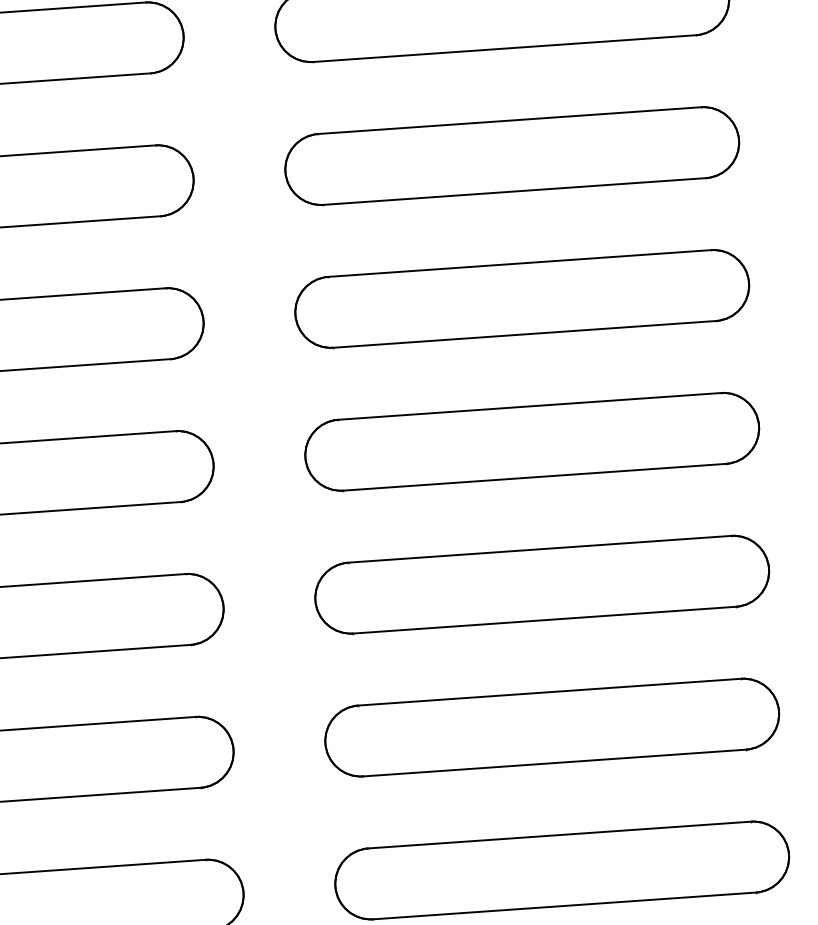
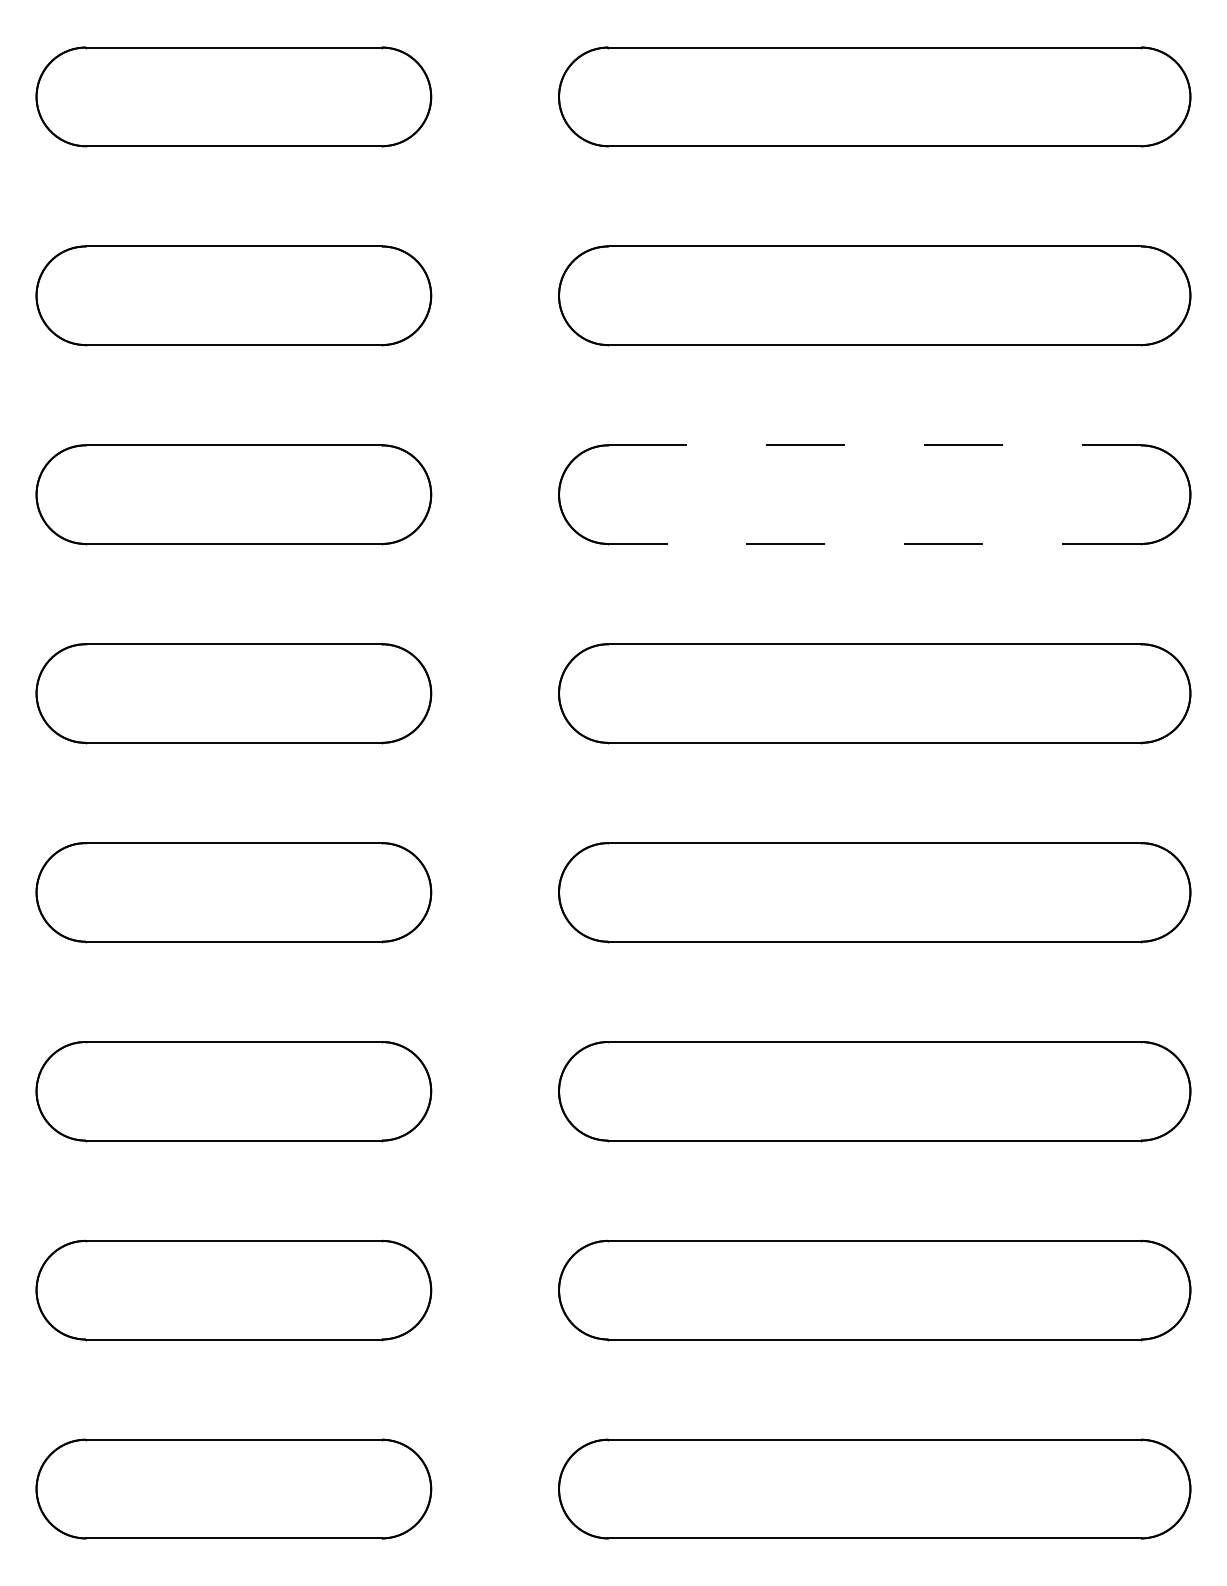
line: (510, 120) -> (875, 445), solid -> dashed
line: (514, 191) -> (874, 544), solid -> dashed

